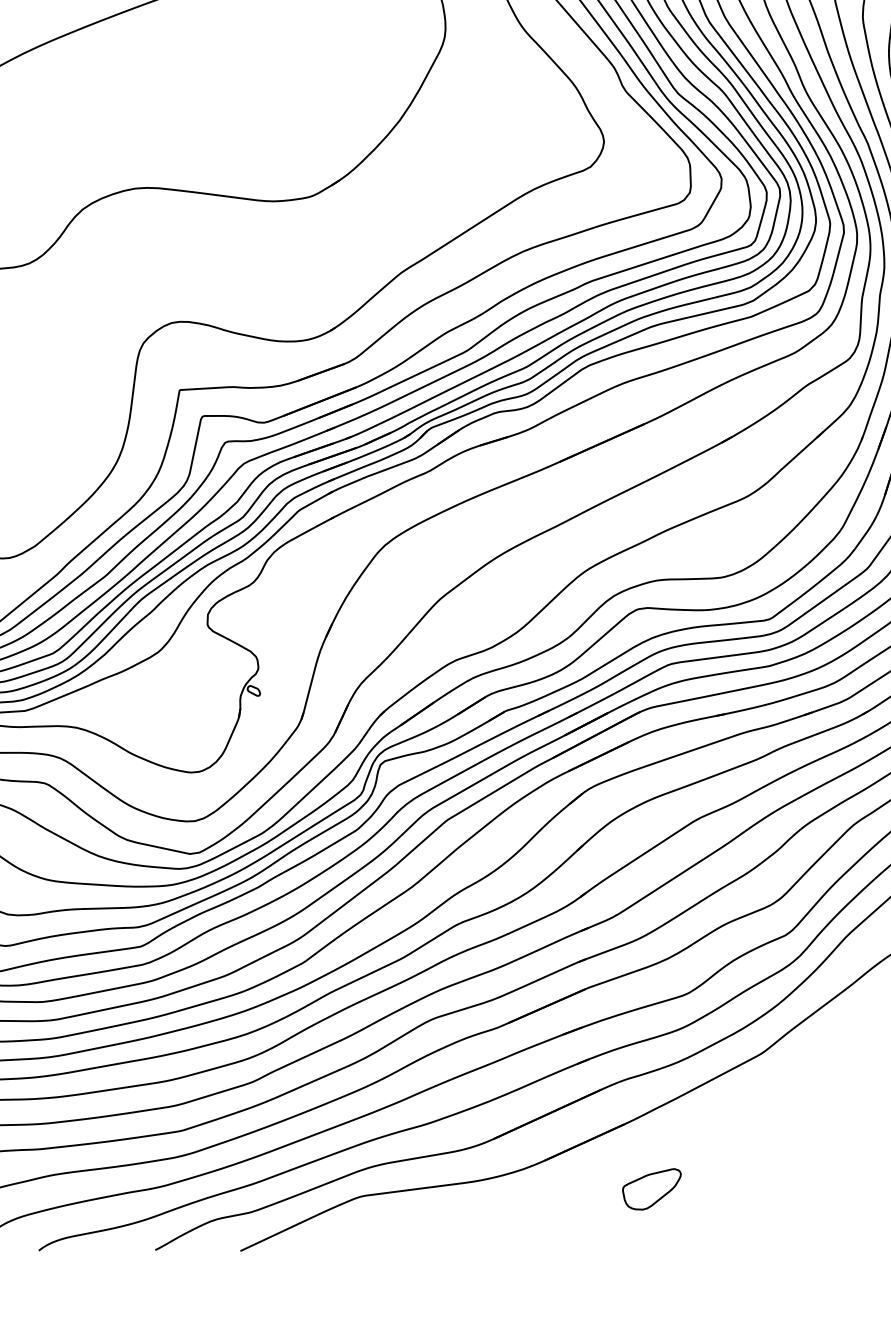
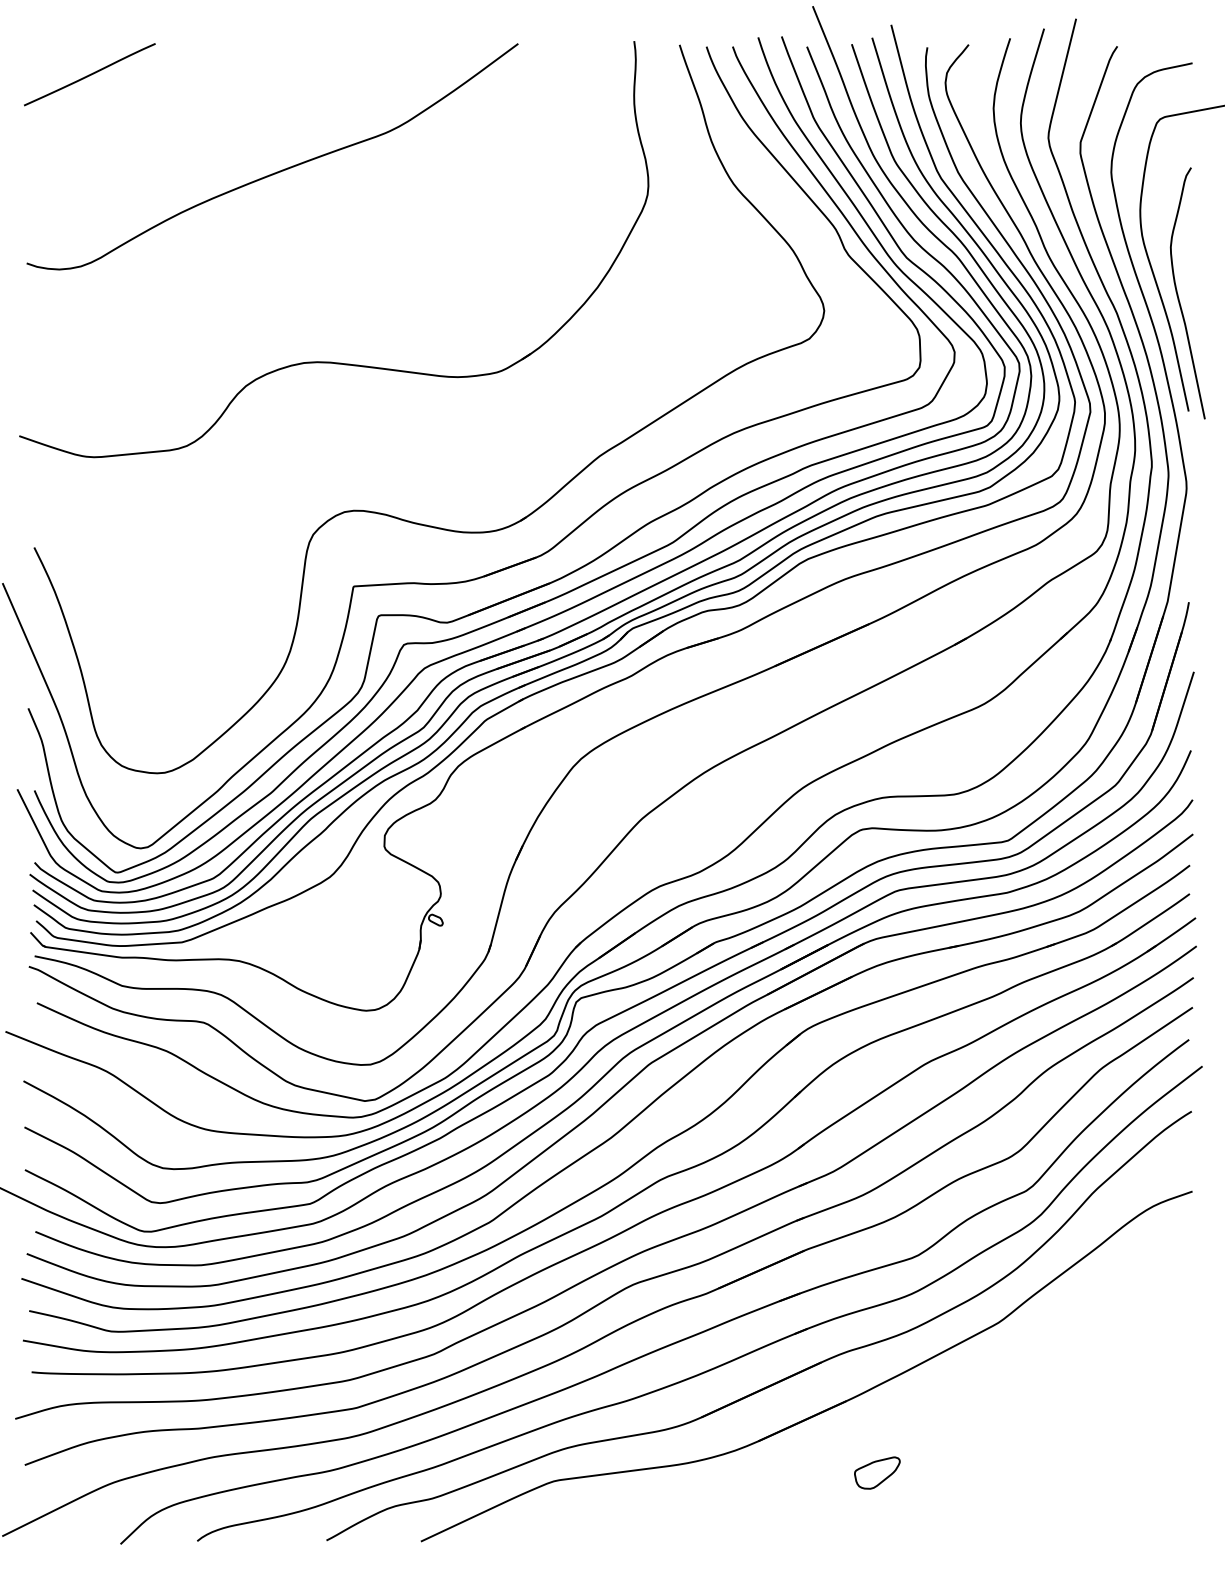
part: (652, 1188) -> (877, 1472), size x0.7

